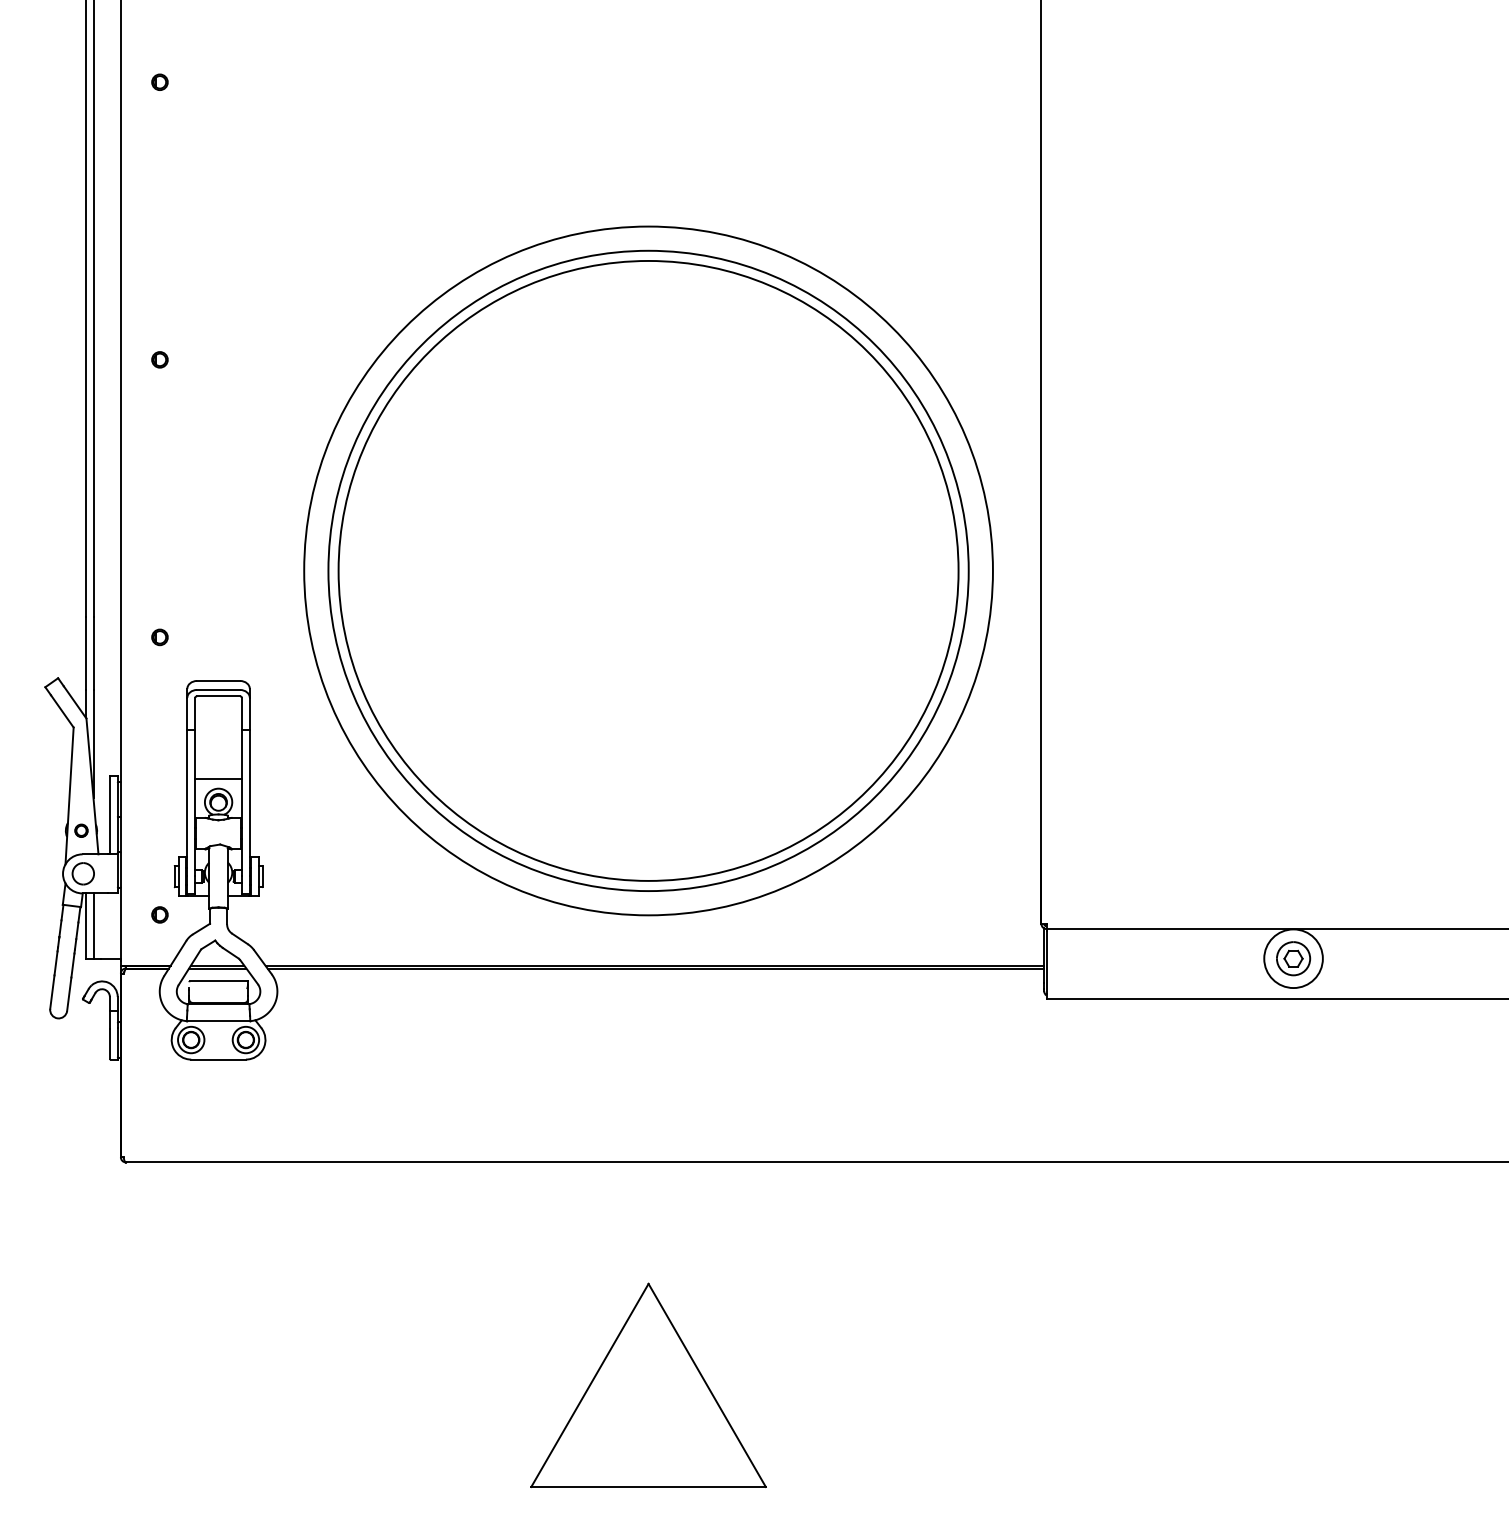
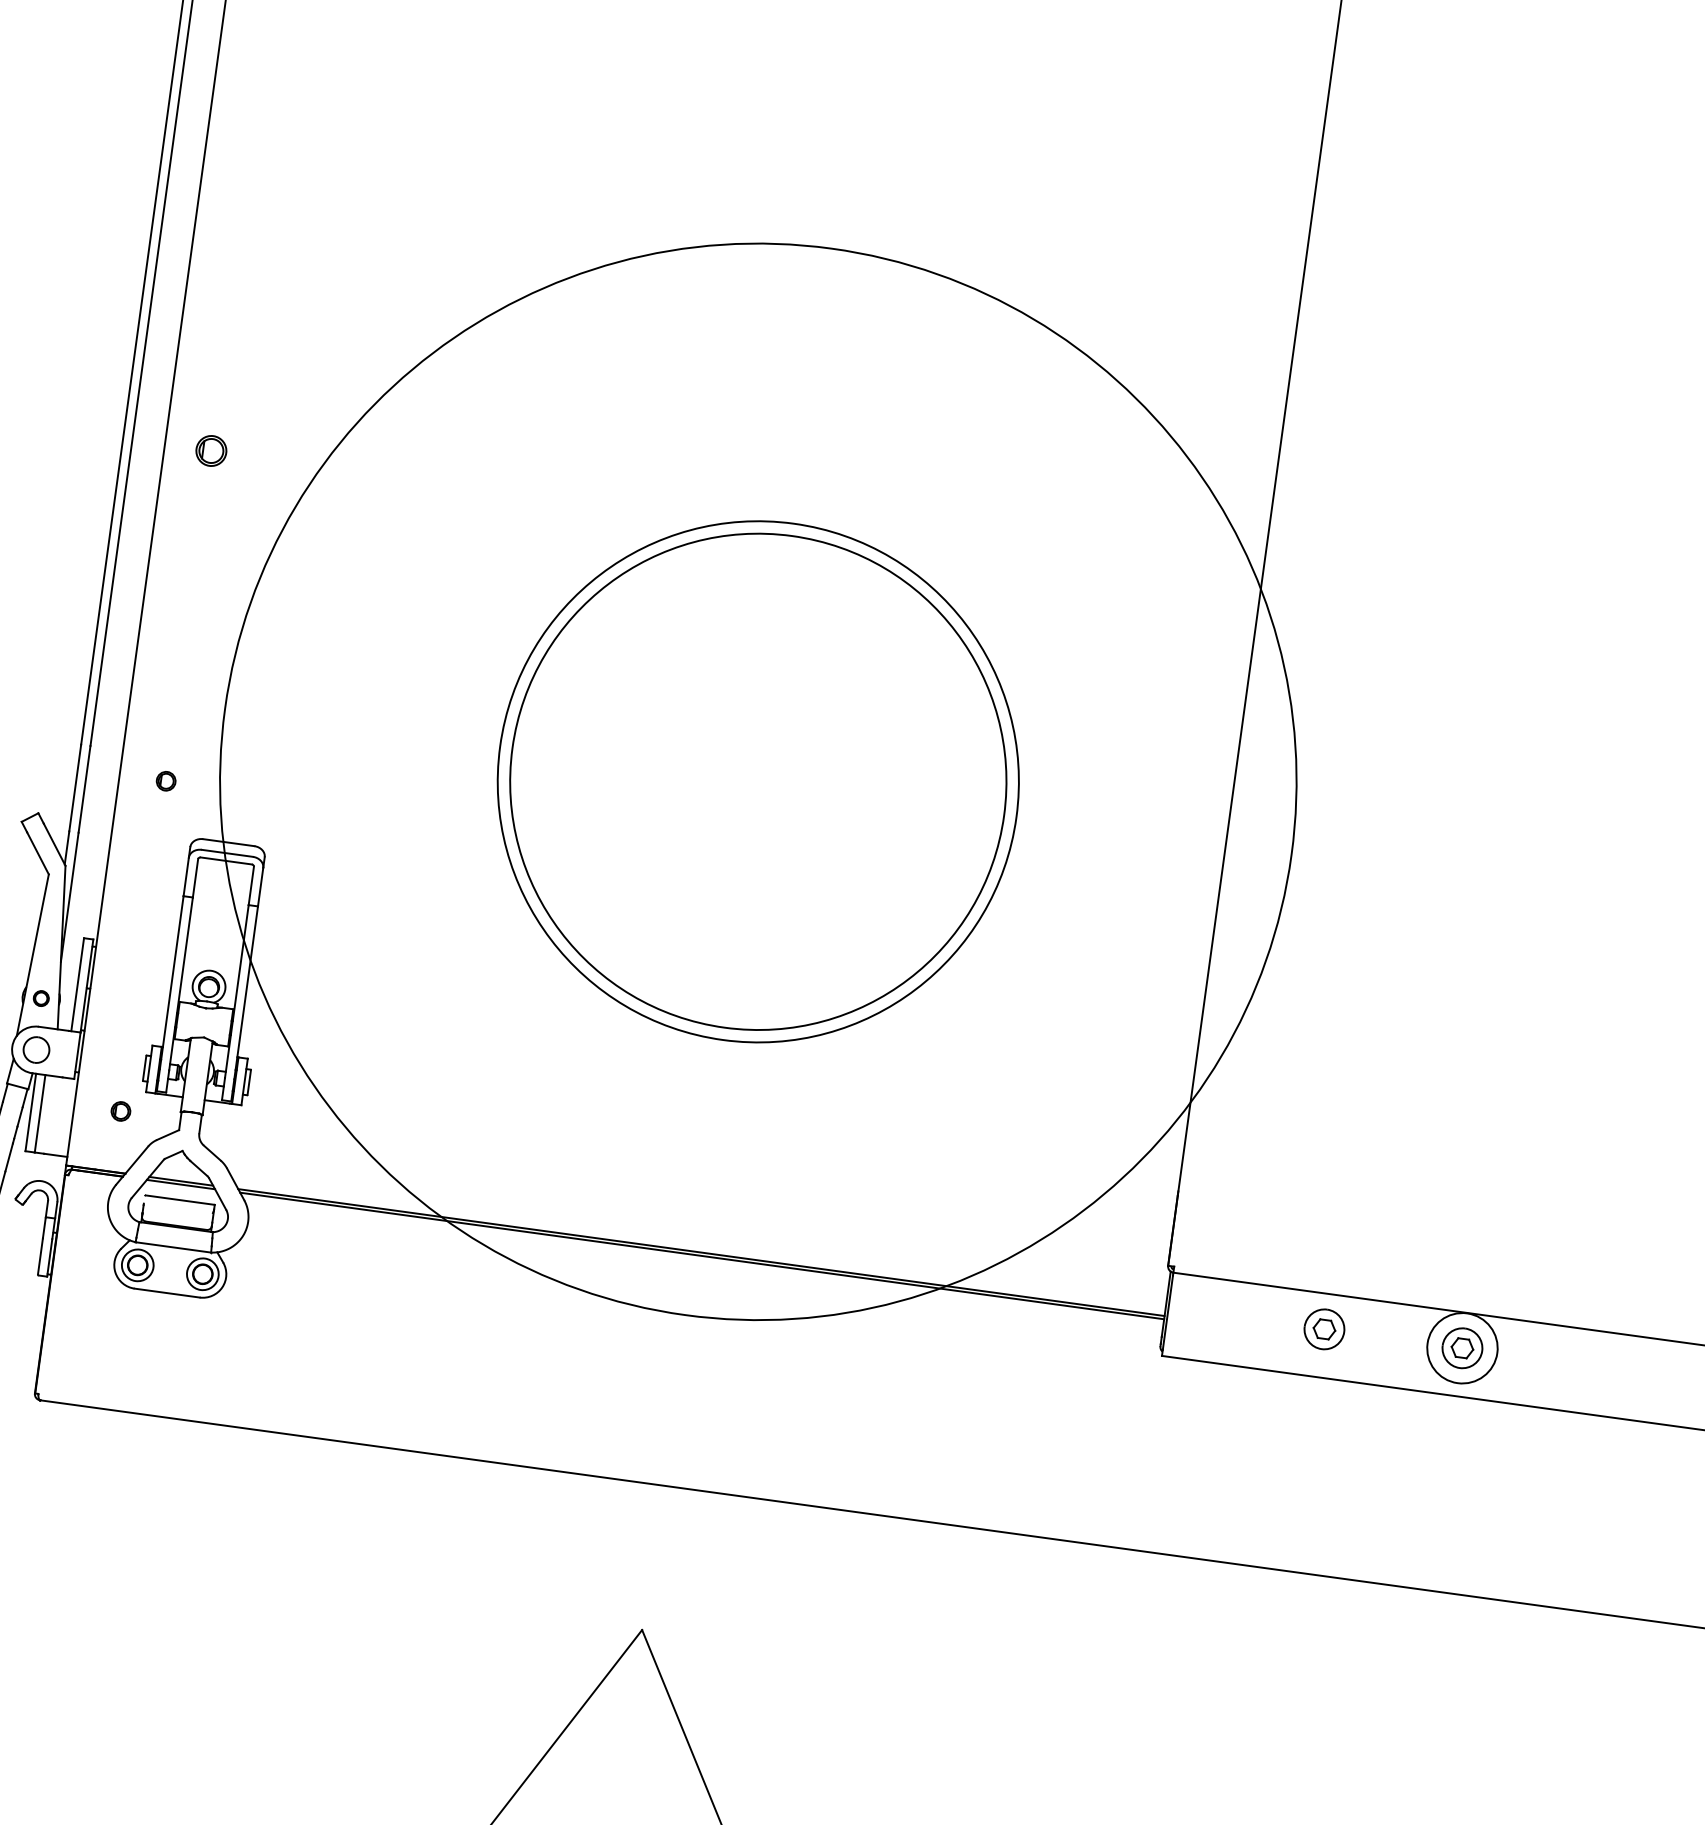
part: (159, 81) -> (256, 119), removed
part: (159, 359) -> (210, 450), size x1.6
circle: (648, 570) -> (758, 781), size x0.6
circle: (648, 570) -> (758, 781), size x0.7
circle: (648, 570) -> (758, 781), size x1.4
line: (218, 778) -> (212, 958), removed
part: (1177, 958) -> (1324, 1329), added

